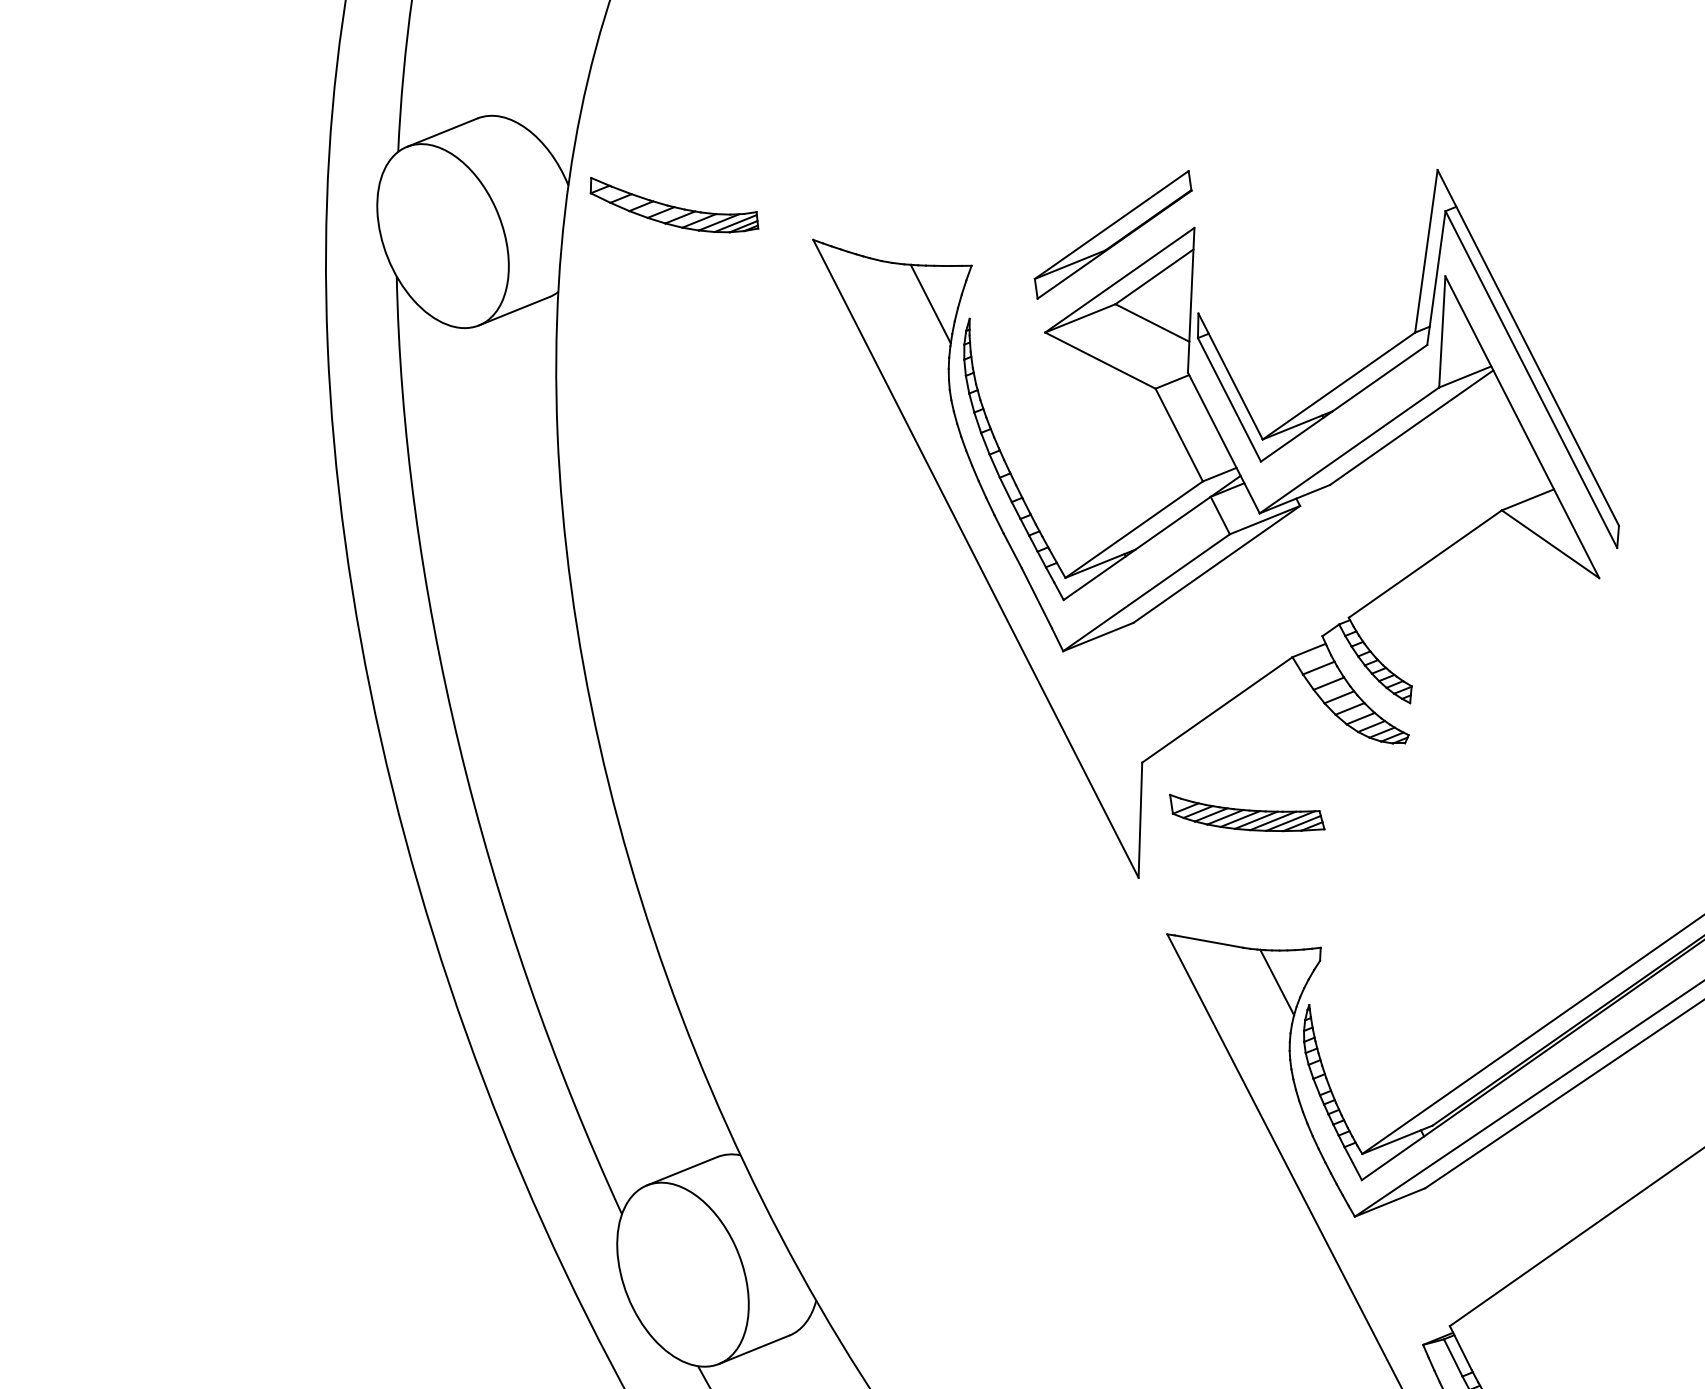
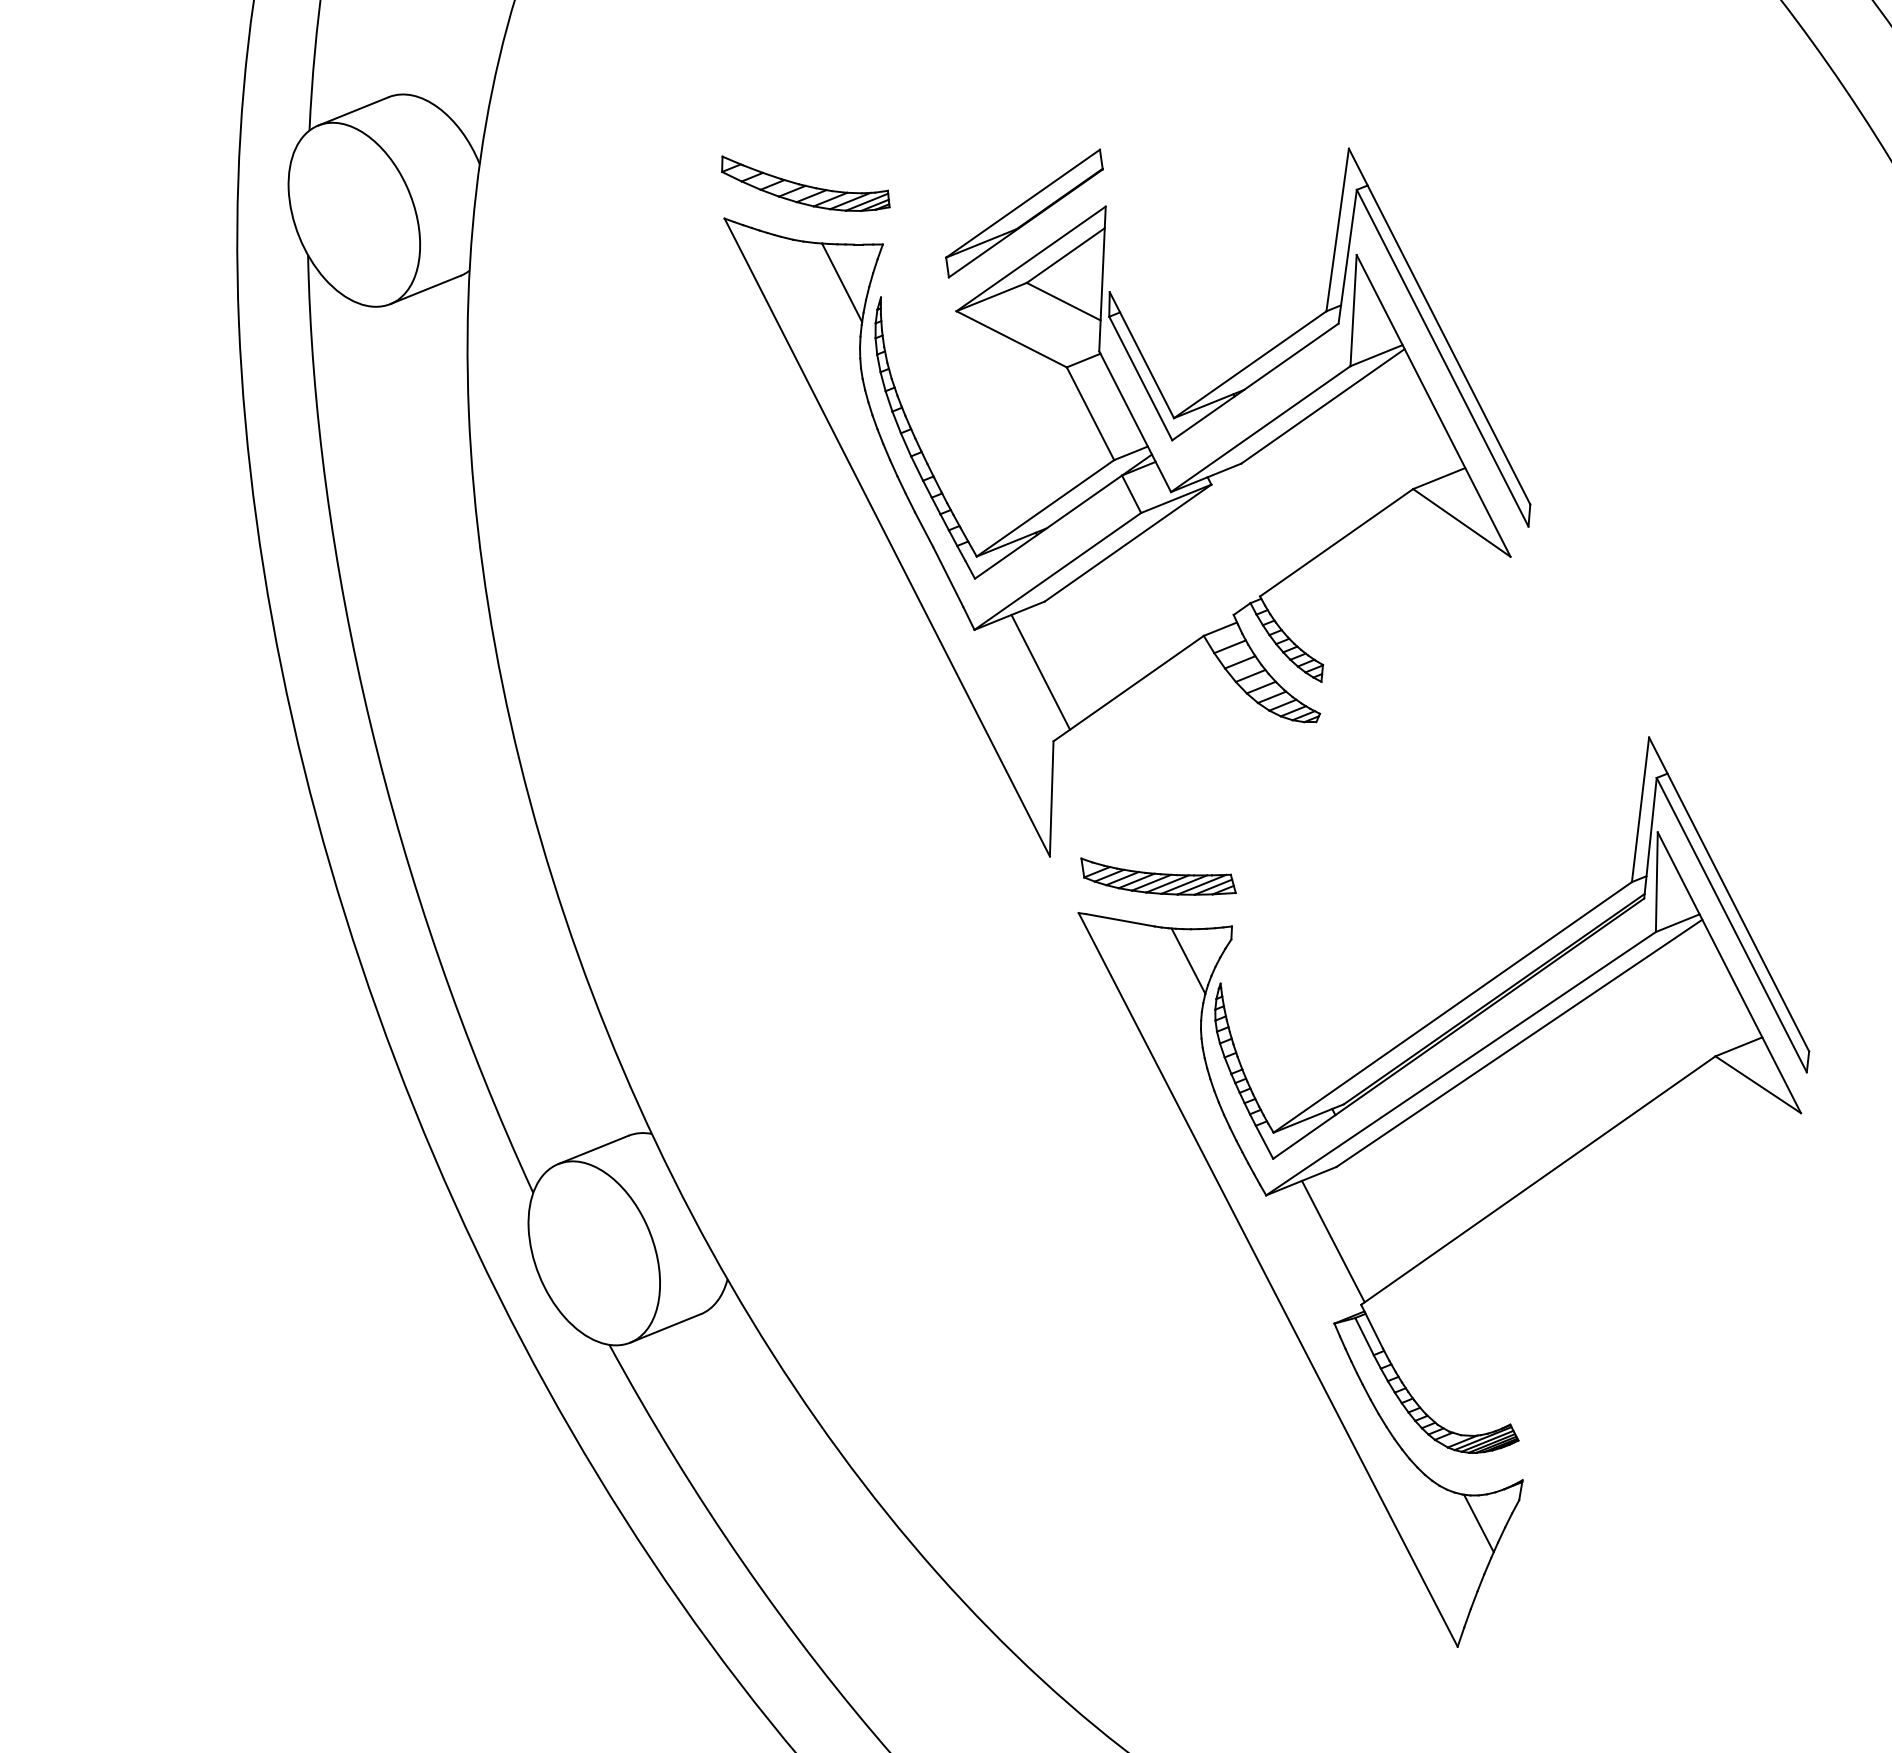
part: (674, 204) -> (805, 183), moved
line: (1129, 692) -> (1040, 671), added
part: (1247, 812) -> (1158, 876), moved
line: (1421, 1262) -> (1332, 1241), added

